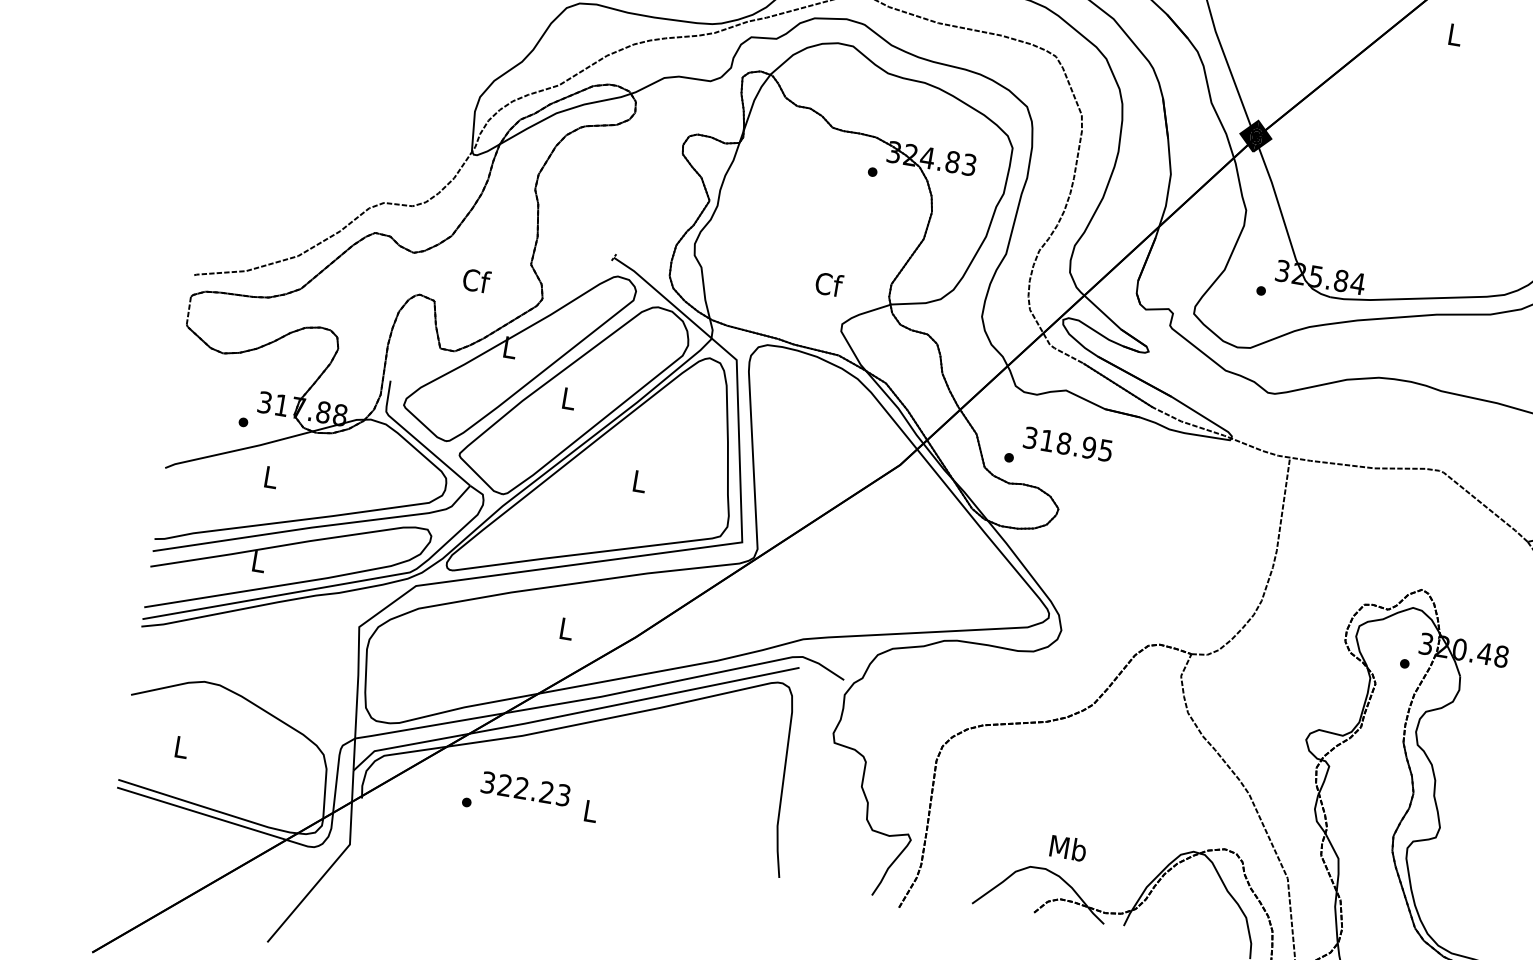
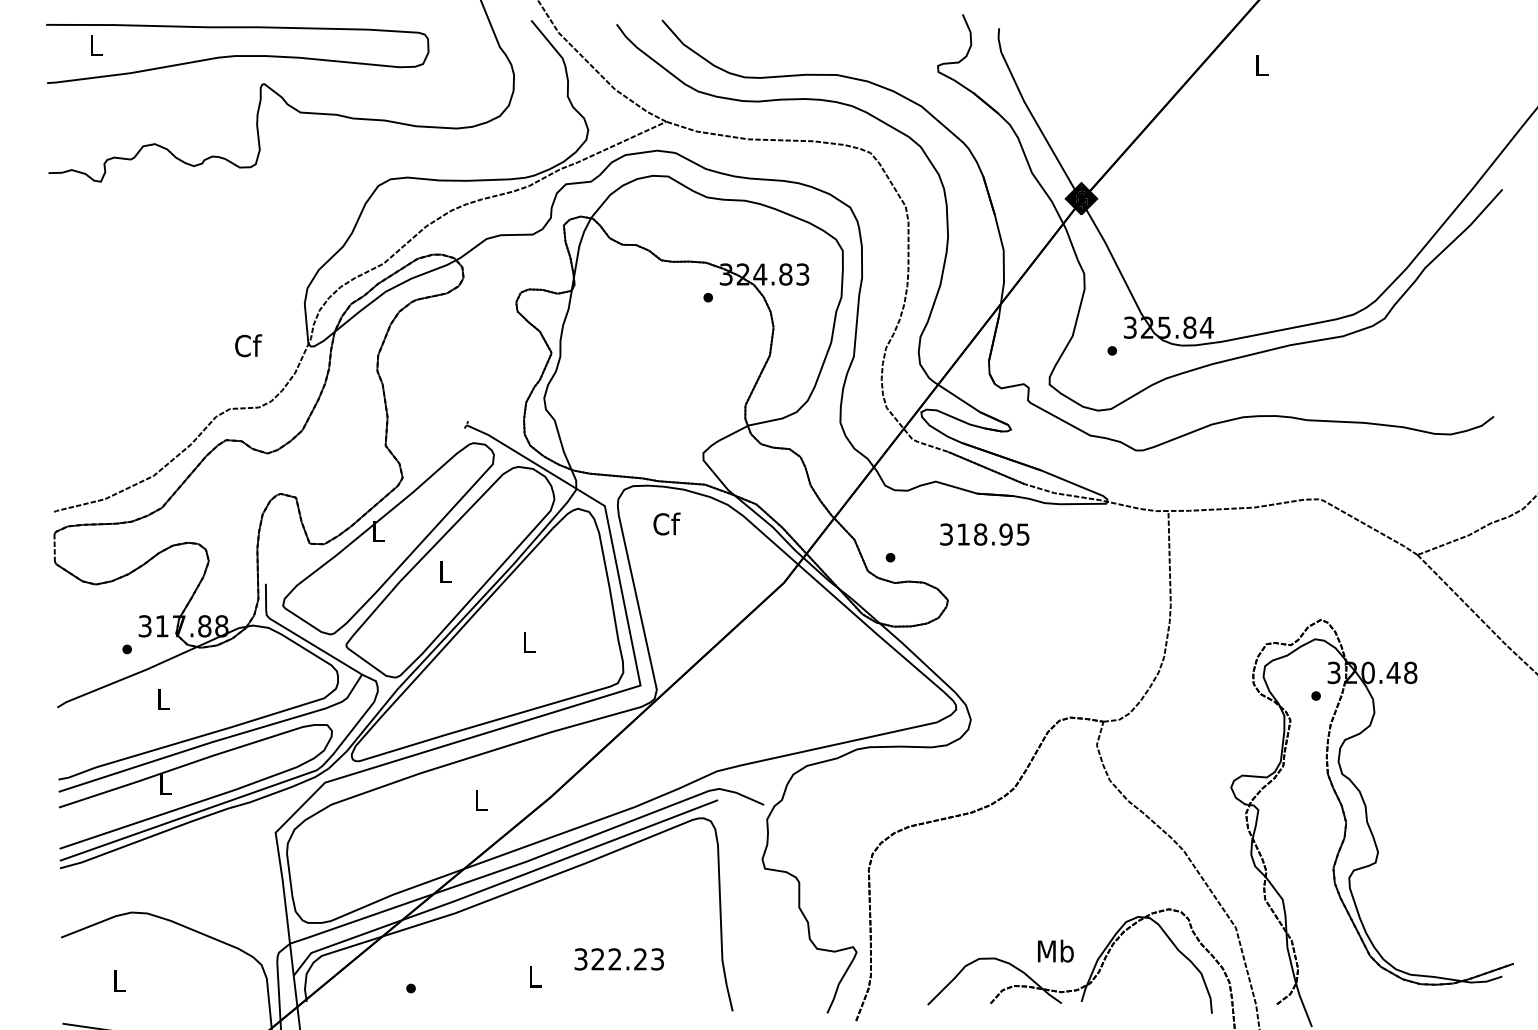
text: (476, 280) -> (248, 345), moved
text: (828, 283) -> (666, 523), moved
text: (1067, 444) -> (984, 534), moved
text: (525, 788) -> (618, 959), moved
text: (1068, 847) -> (1055, 950), moved

